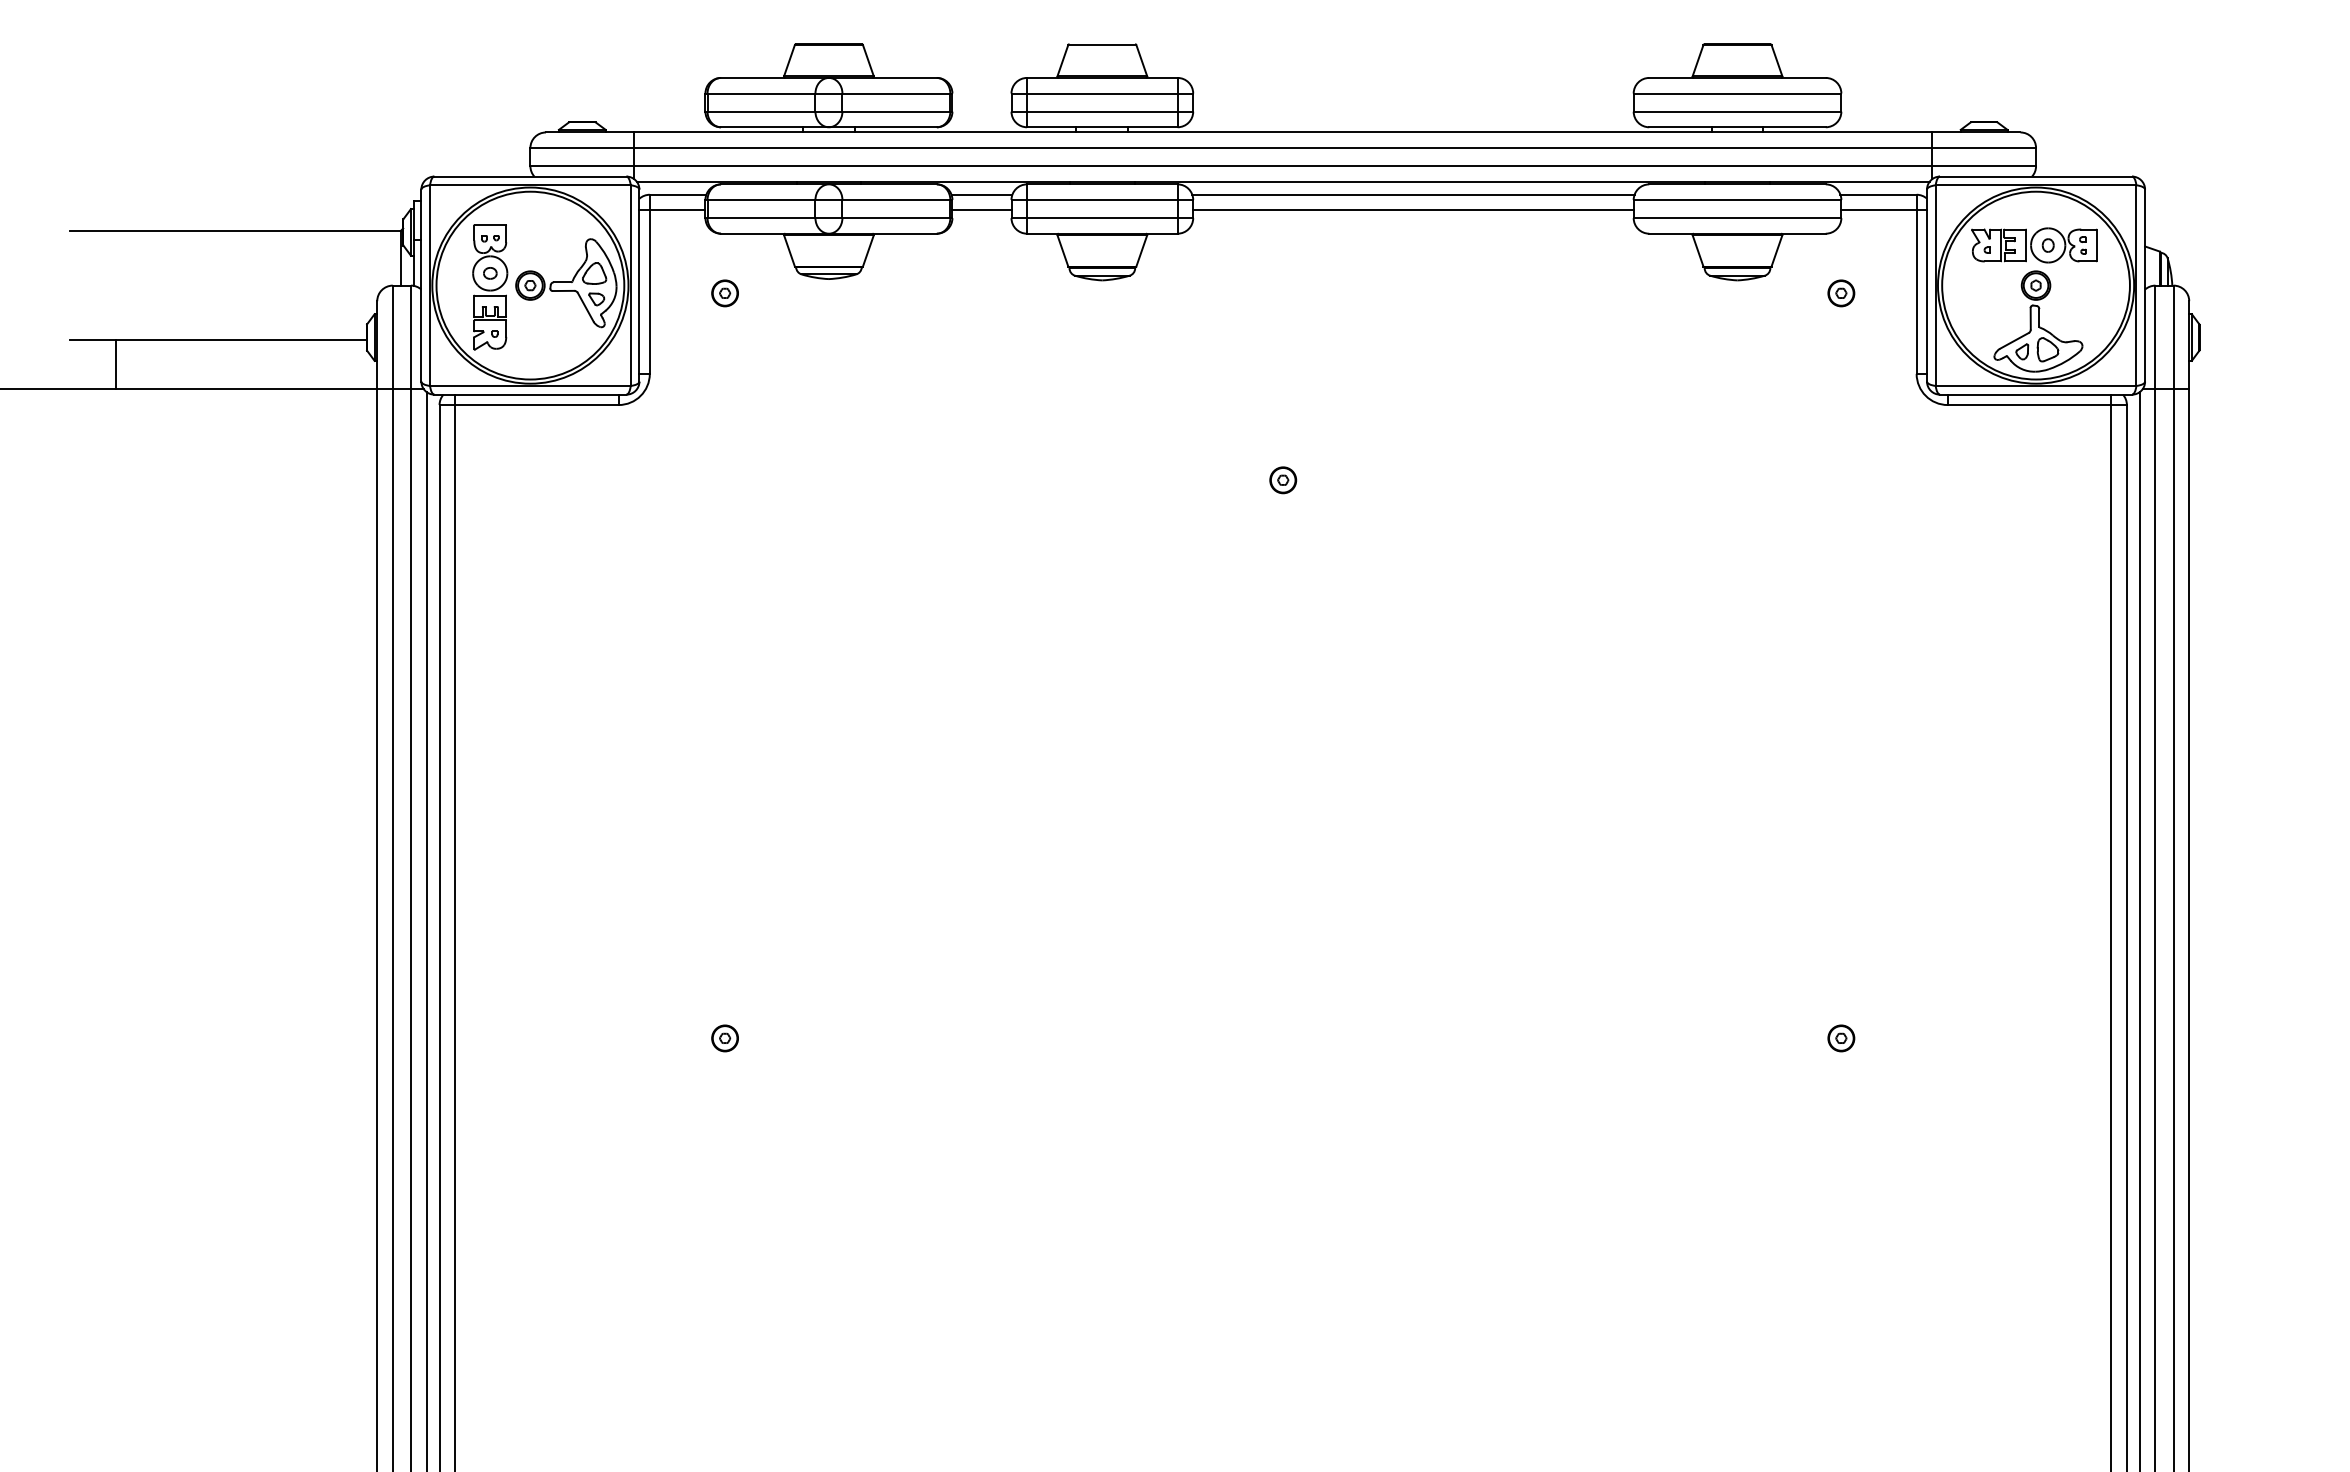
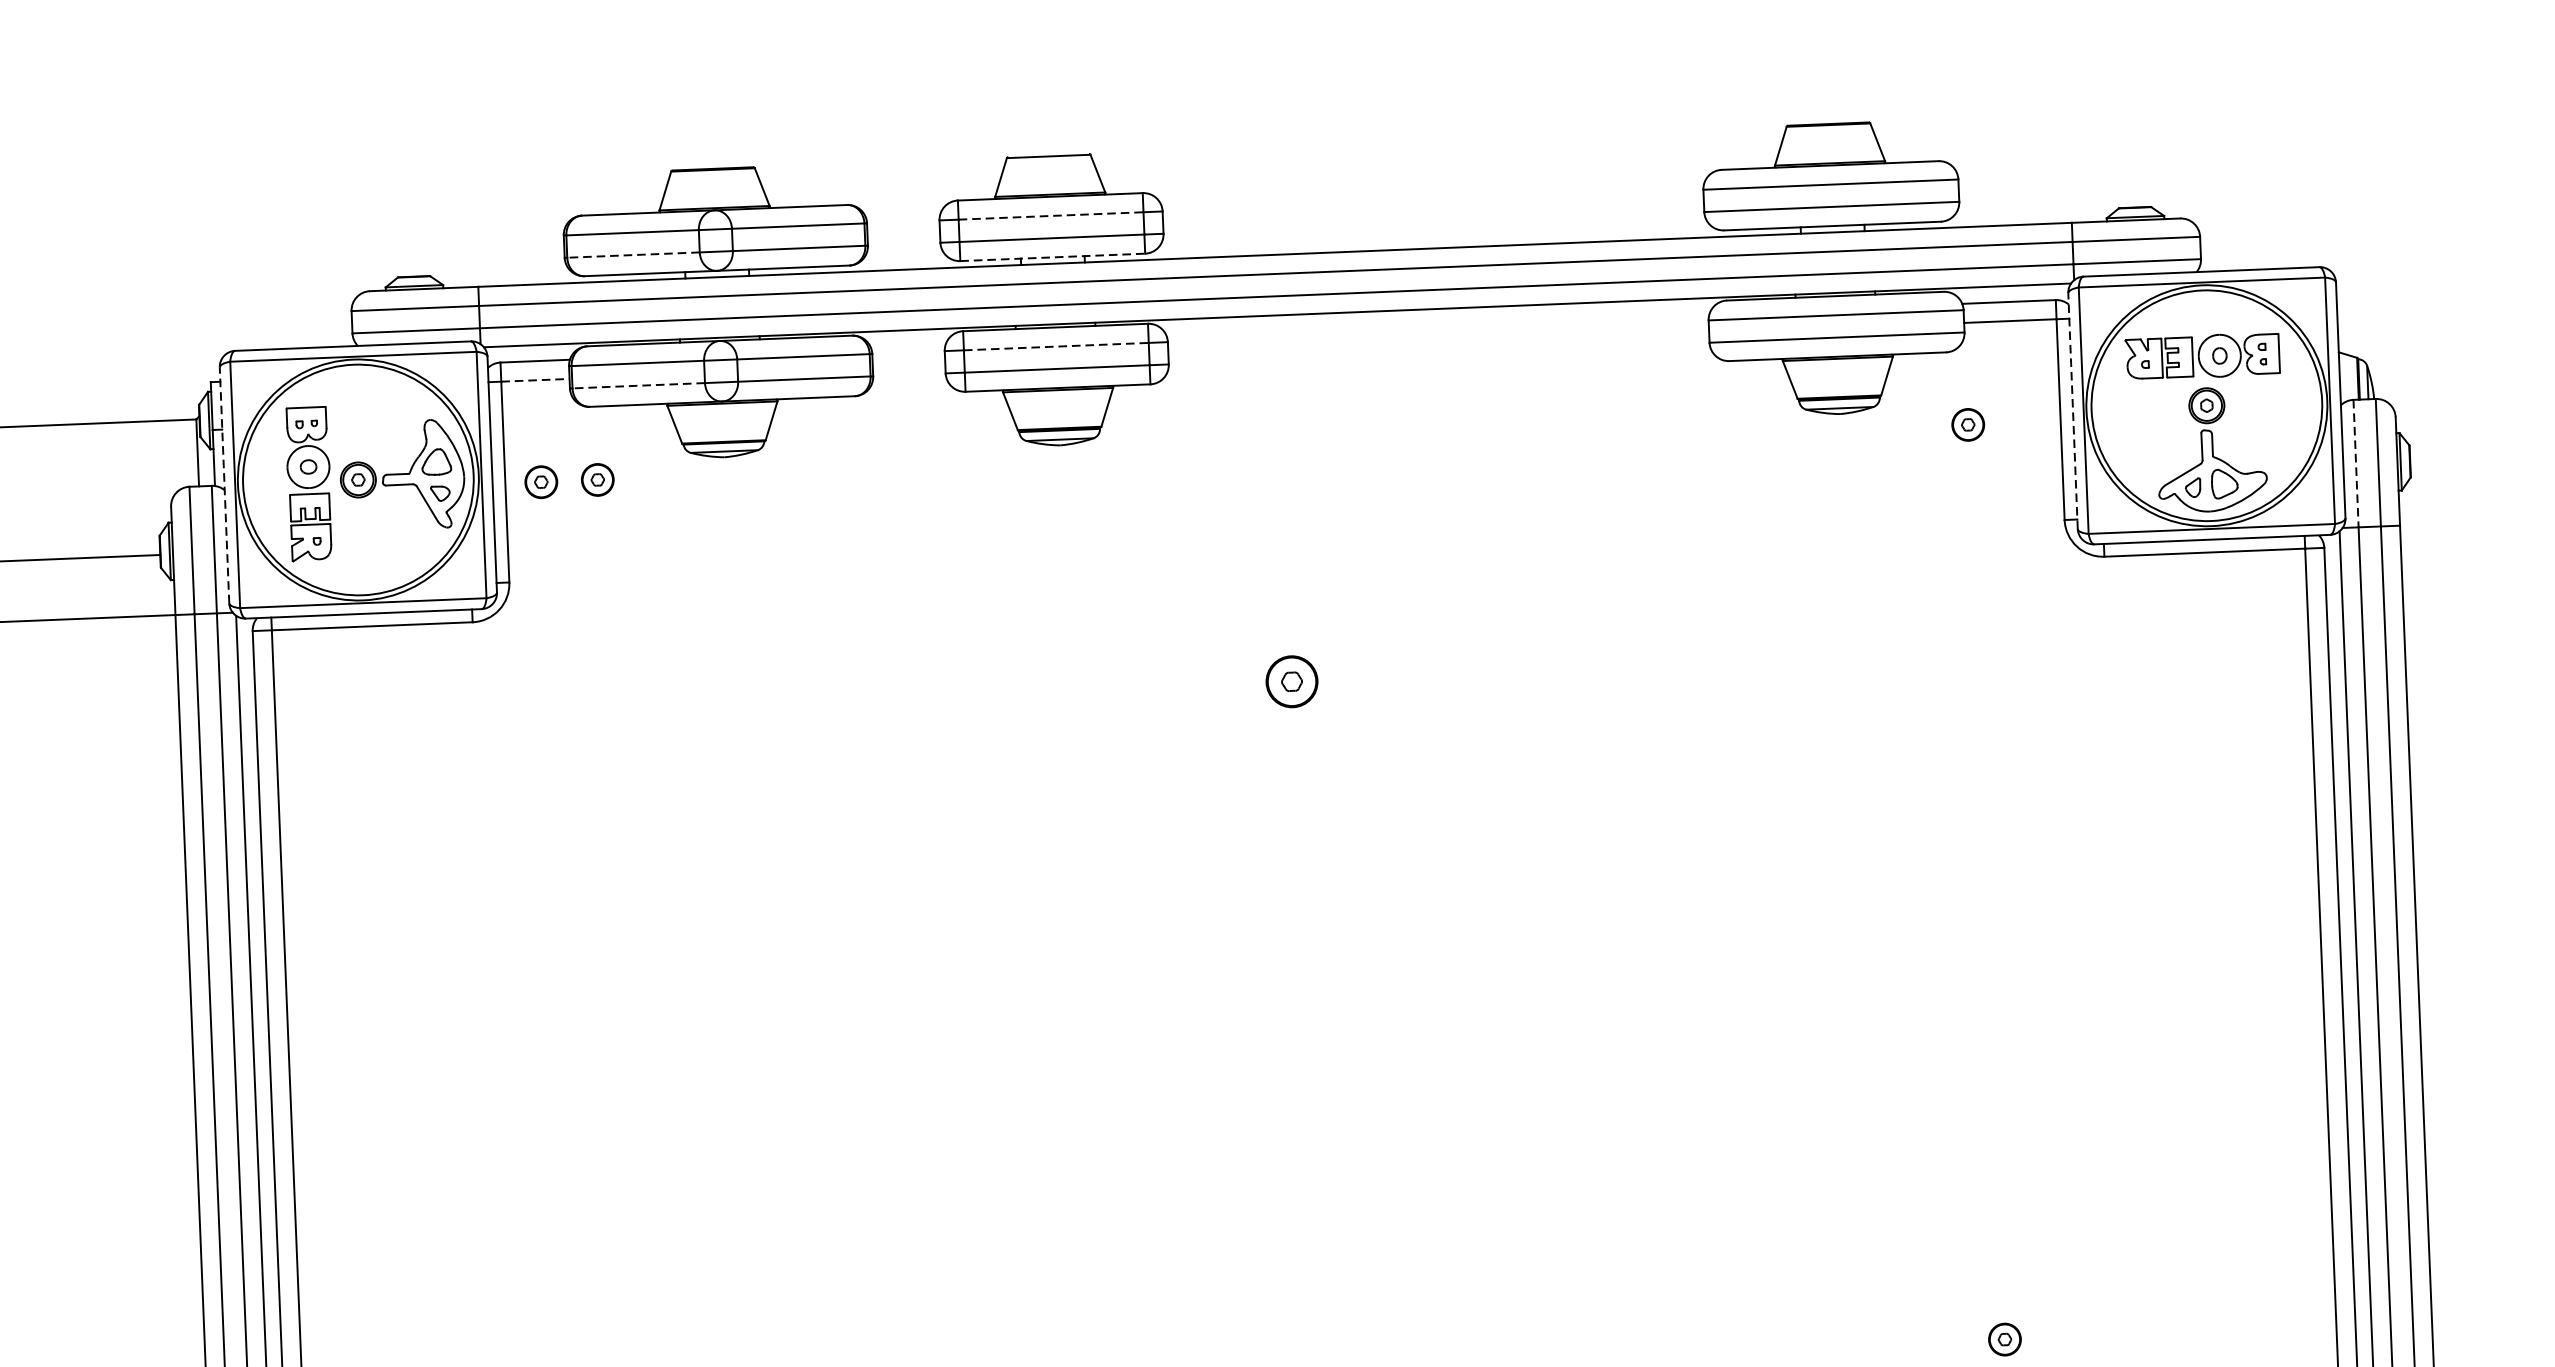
line: (1102, 93) -> (1051, 215), solid -> dashed
line: (761, 111) -> (633, 254), solid -> dashed
line: (1102, 127) -> (1052, 257), solid -> dashed
line: (981, 194) -> (907, 345), removed
line: (1413, 194) -> (1438, 324), removed
line: (1102, 199) -> (1056, 346), solid -> dashed
line: (677, 210) -> (535, 380), solid -> dashed
line: (981, 210) -> (908, 365), removed
line: (1413, 210) -> (1438, 344), removed
line: (761, 218) -> (638, 386), solid -> dashed
line: (421, 285) -> (224, 485), solid -> dashed
line: (1927, 285) -> (2073, 410), solid -> dashed
part: (678, 293) -> (540, 482), added
line: (2155, 337) -> (2356, 463), solid -> dashed
part: (1283, 480) -> (1292, 682), size x1.6

